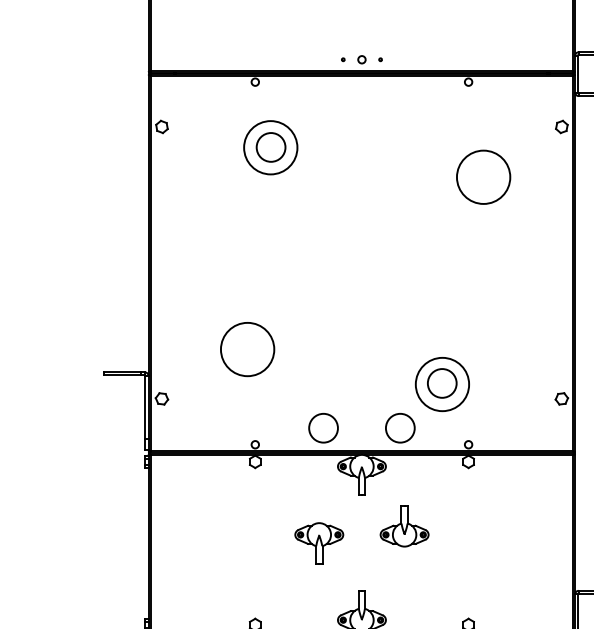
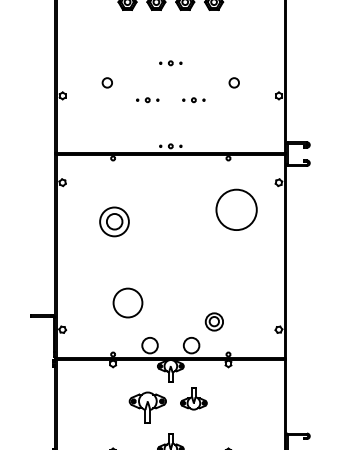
part: (270, 146) -> (114, 221), moved
circle: (483, 176) -> (236, 209), size x1.4
circle: (246, 348) -> (127, 302), moved
part: (442, 383) -> (214, 321), size x0.6
part: (318, 542) -> (147, 407), size x1.4

